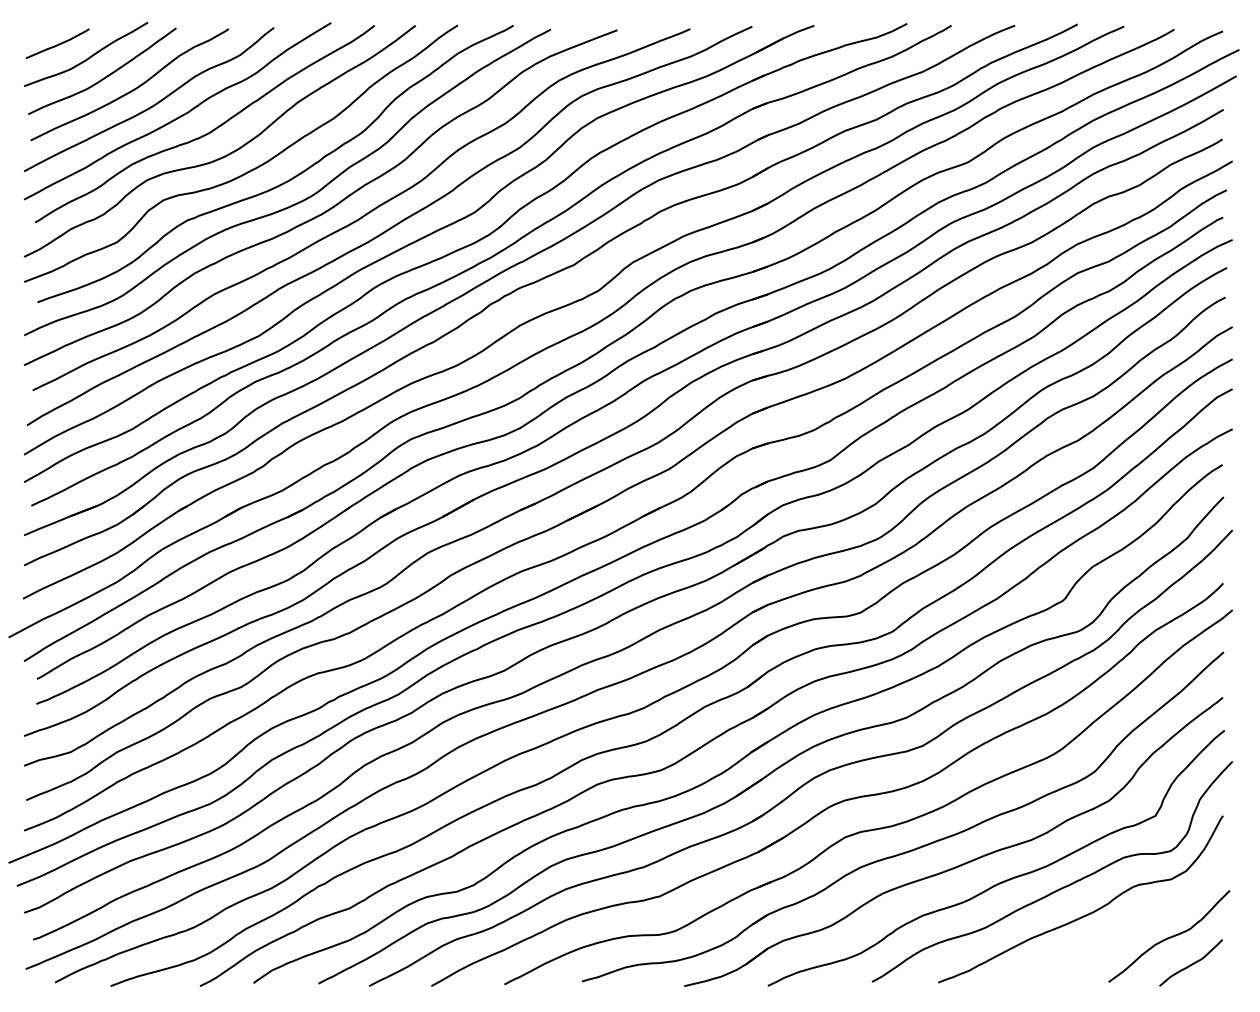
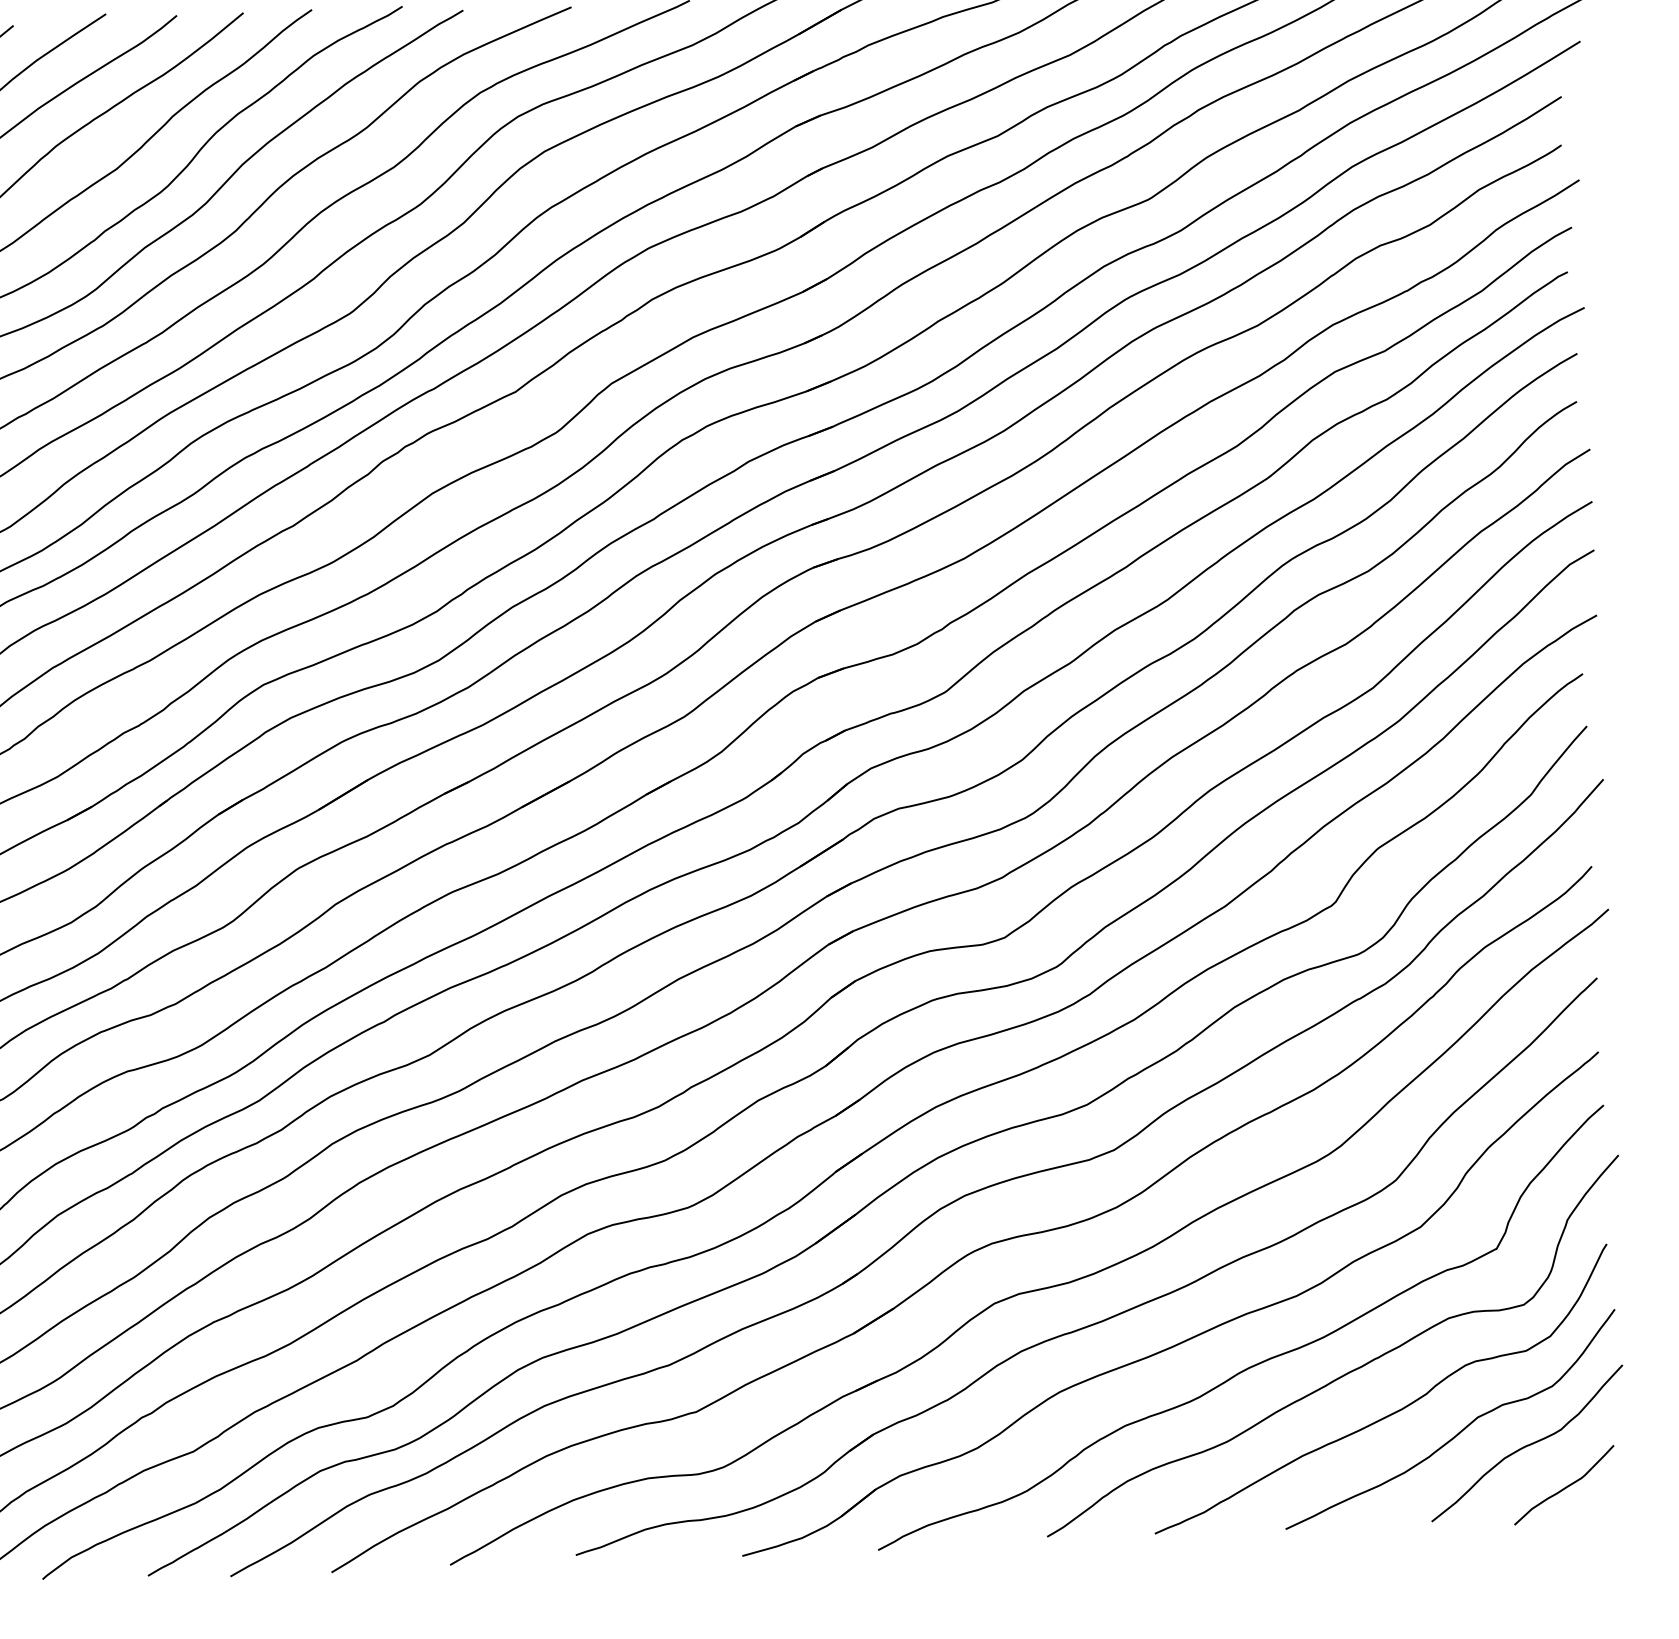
curve: (1129, 925) -> (1461, 1428), added

